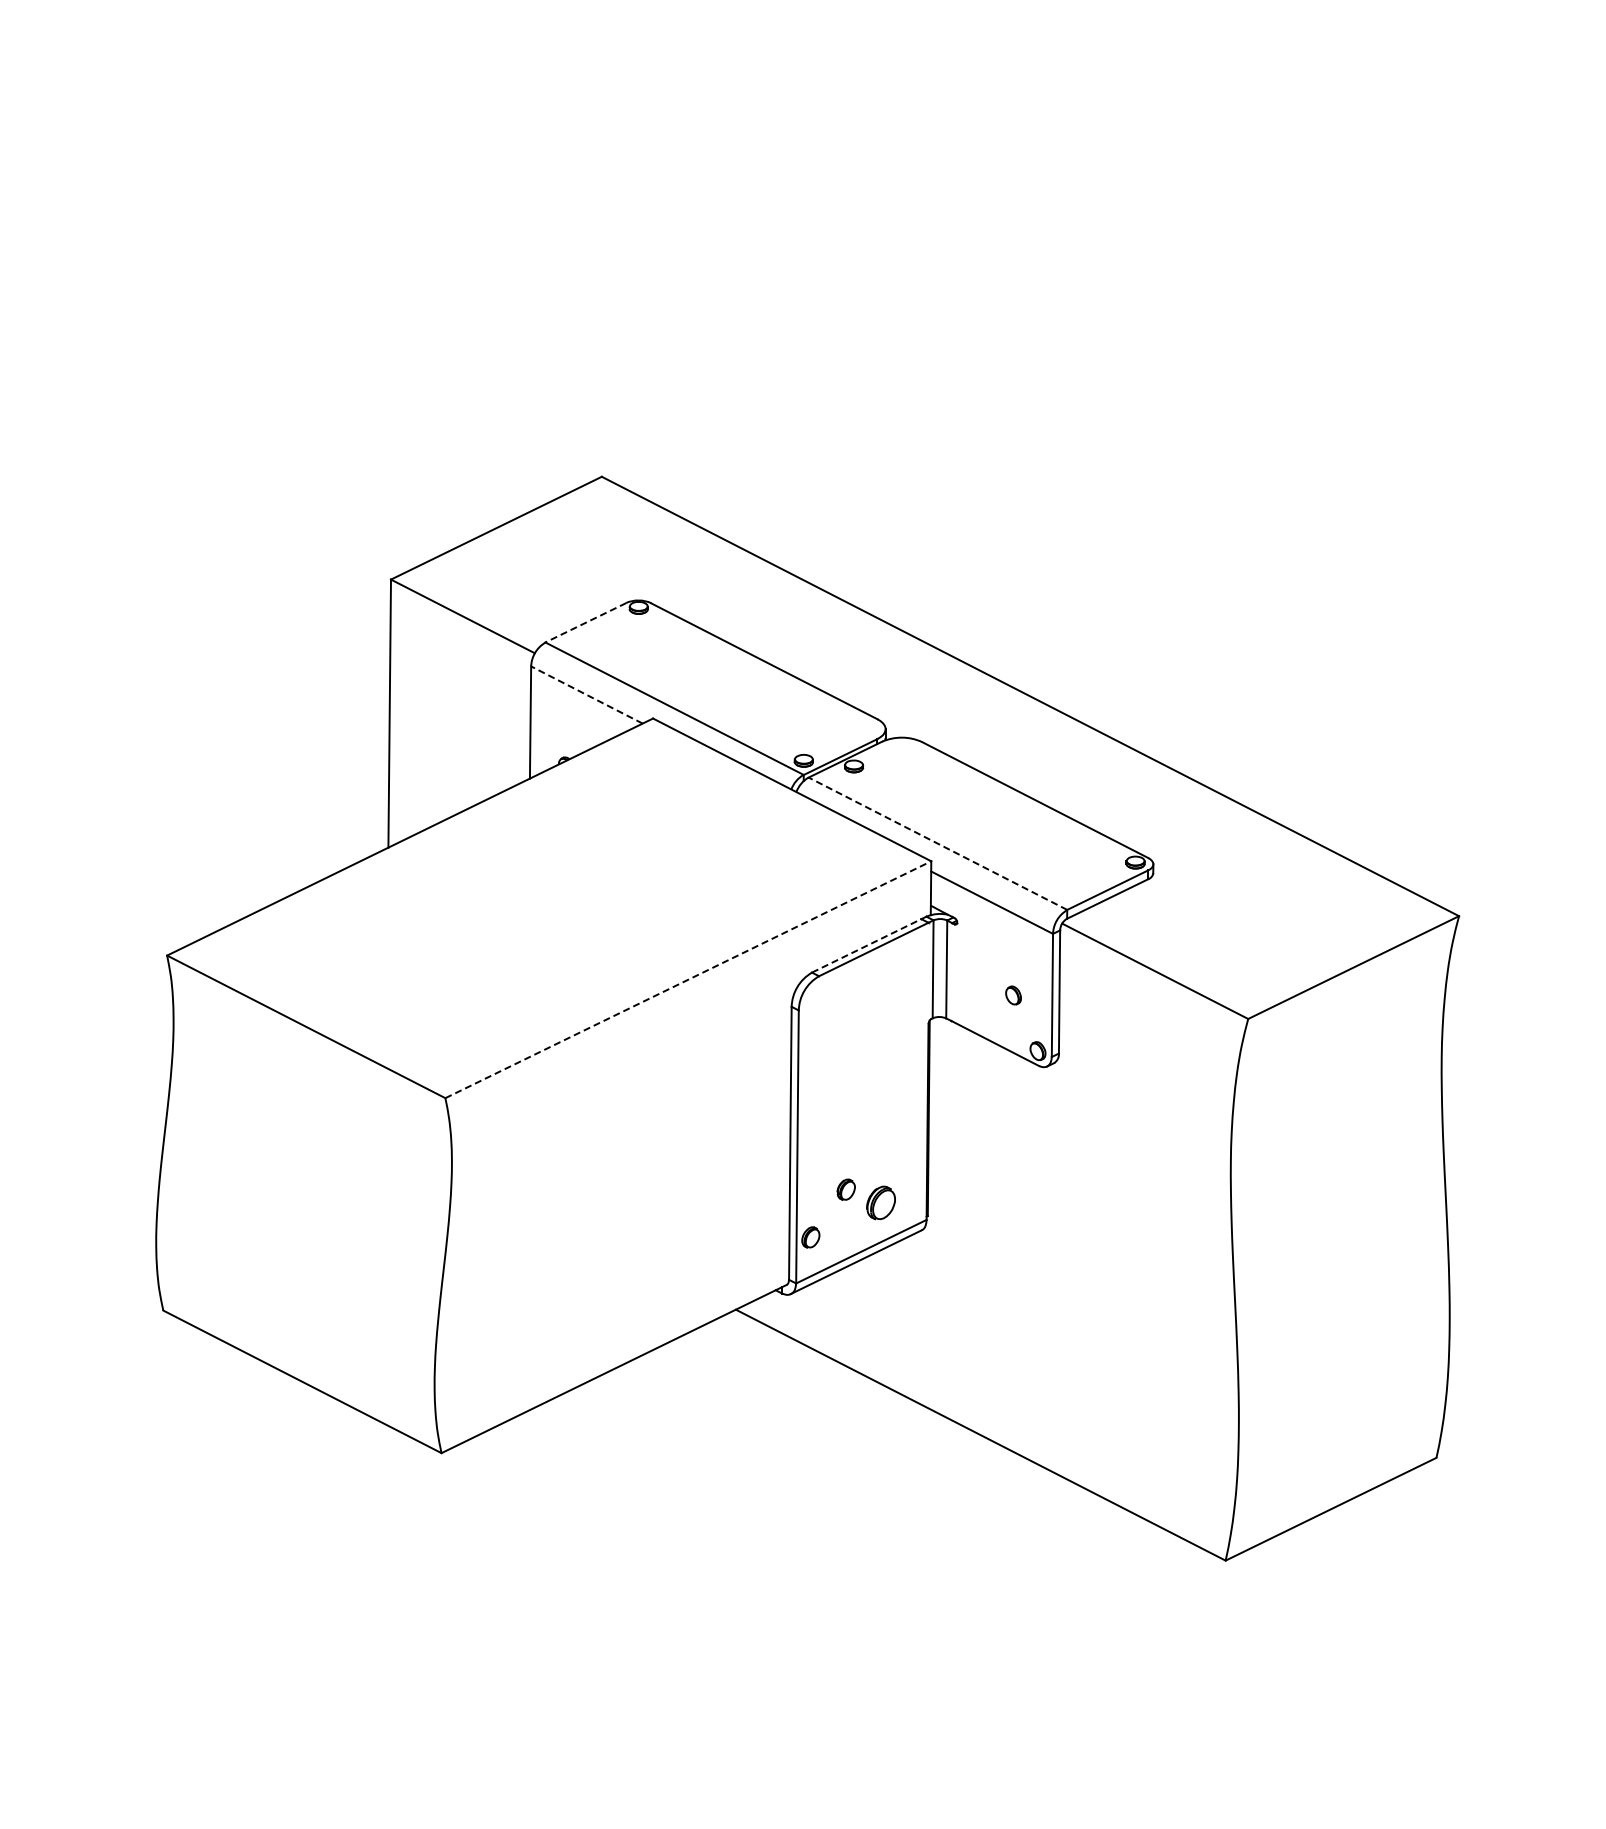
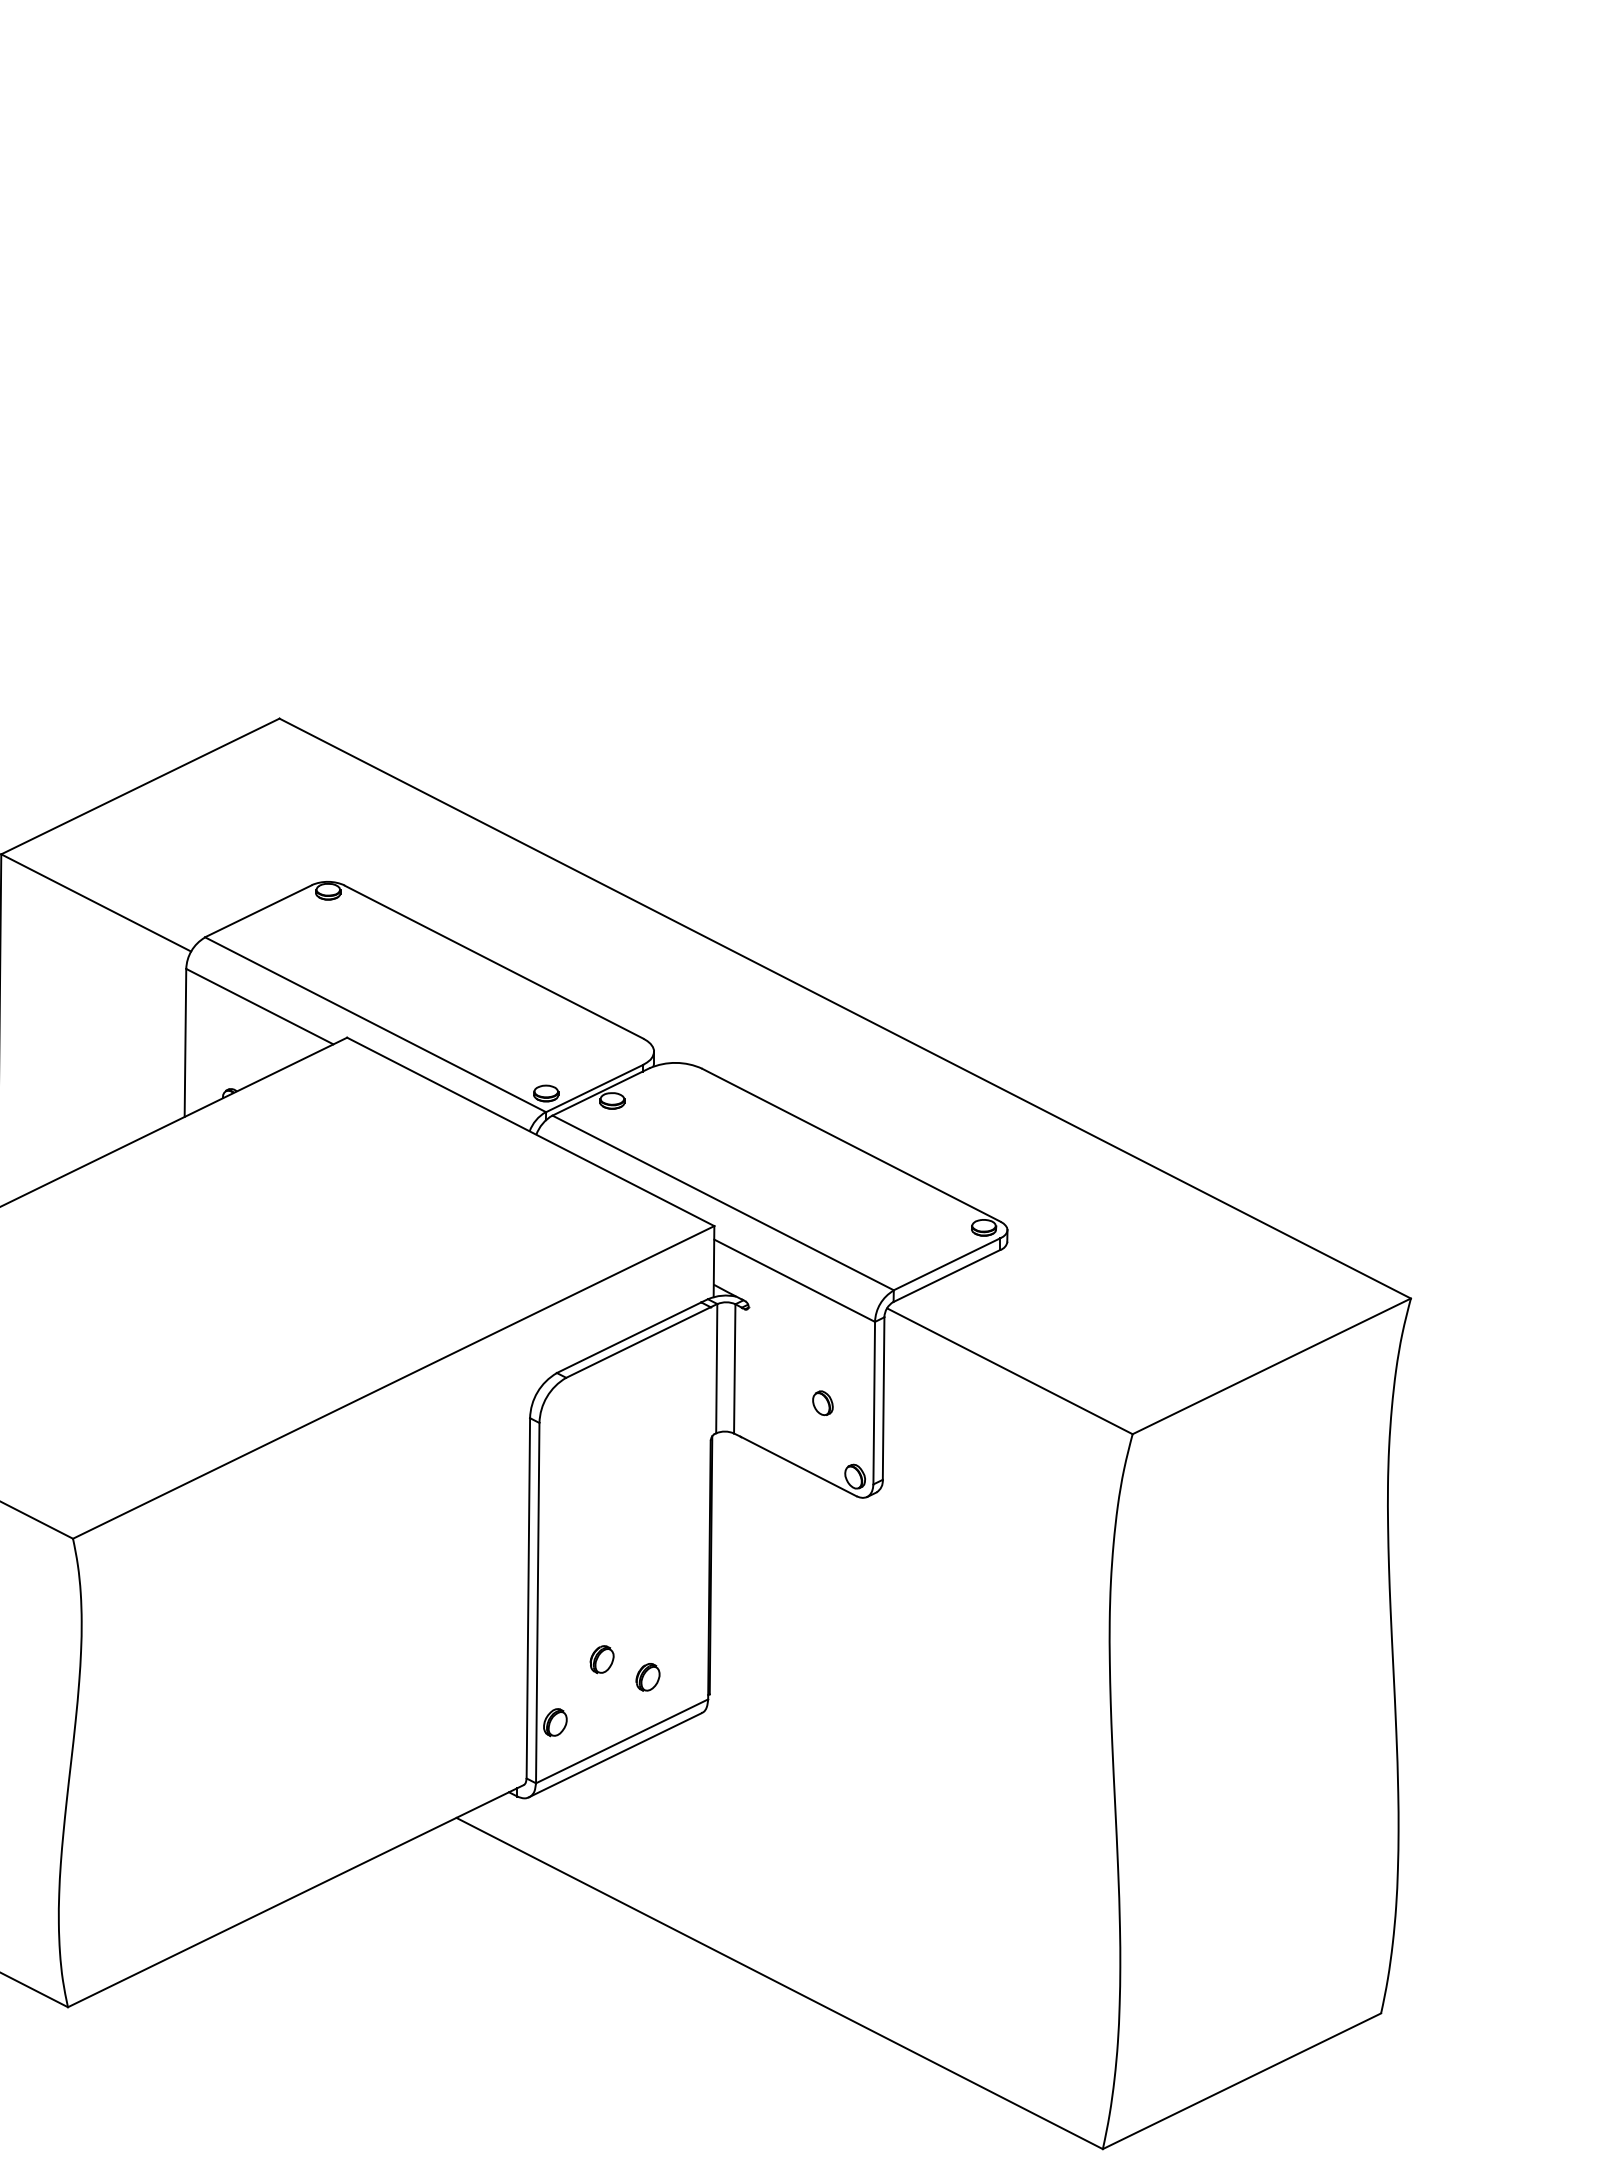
line: (585, 622) -> (257, 910), dashed -> solid
line: (586, 695) -> (259, 1007), dashed -> solid
line: (937, 843) -> (722, 1202), dashed -> solid
line: (866, 945) -> (628, 1337), dashed -> solid
line: (688, 979) -> (393, 1382), dashed -> solid
part: (880, 1203) -> (647, 1677), size x0.62

